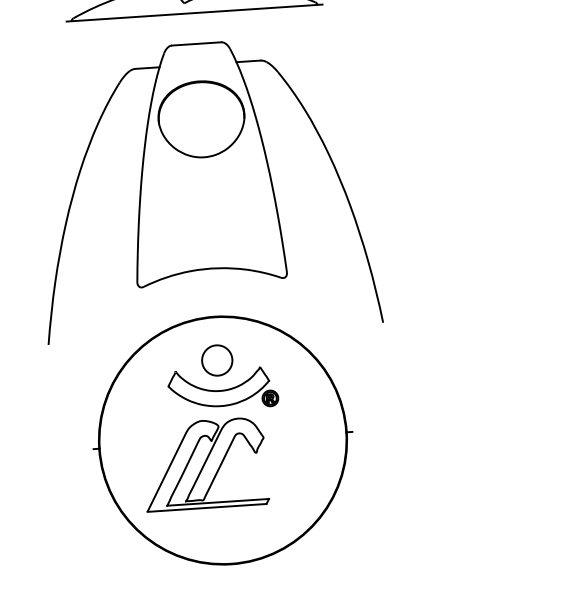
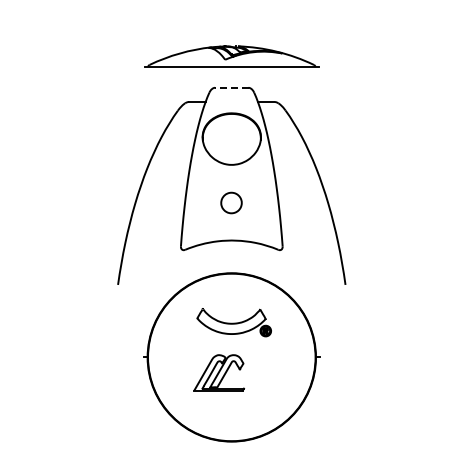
line: (196, 43) -> (231, 87), solid -> dashed
part: (217, 359) -> (231, 202), moved
part: (206, 463) -> (219, 372), size x0.6

